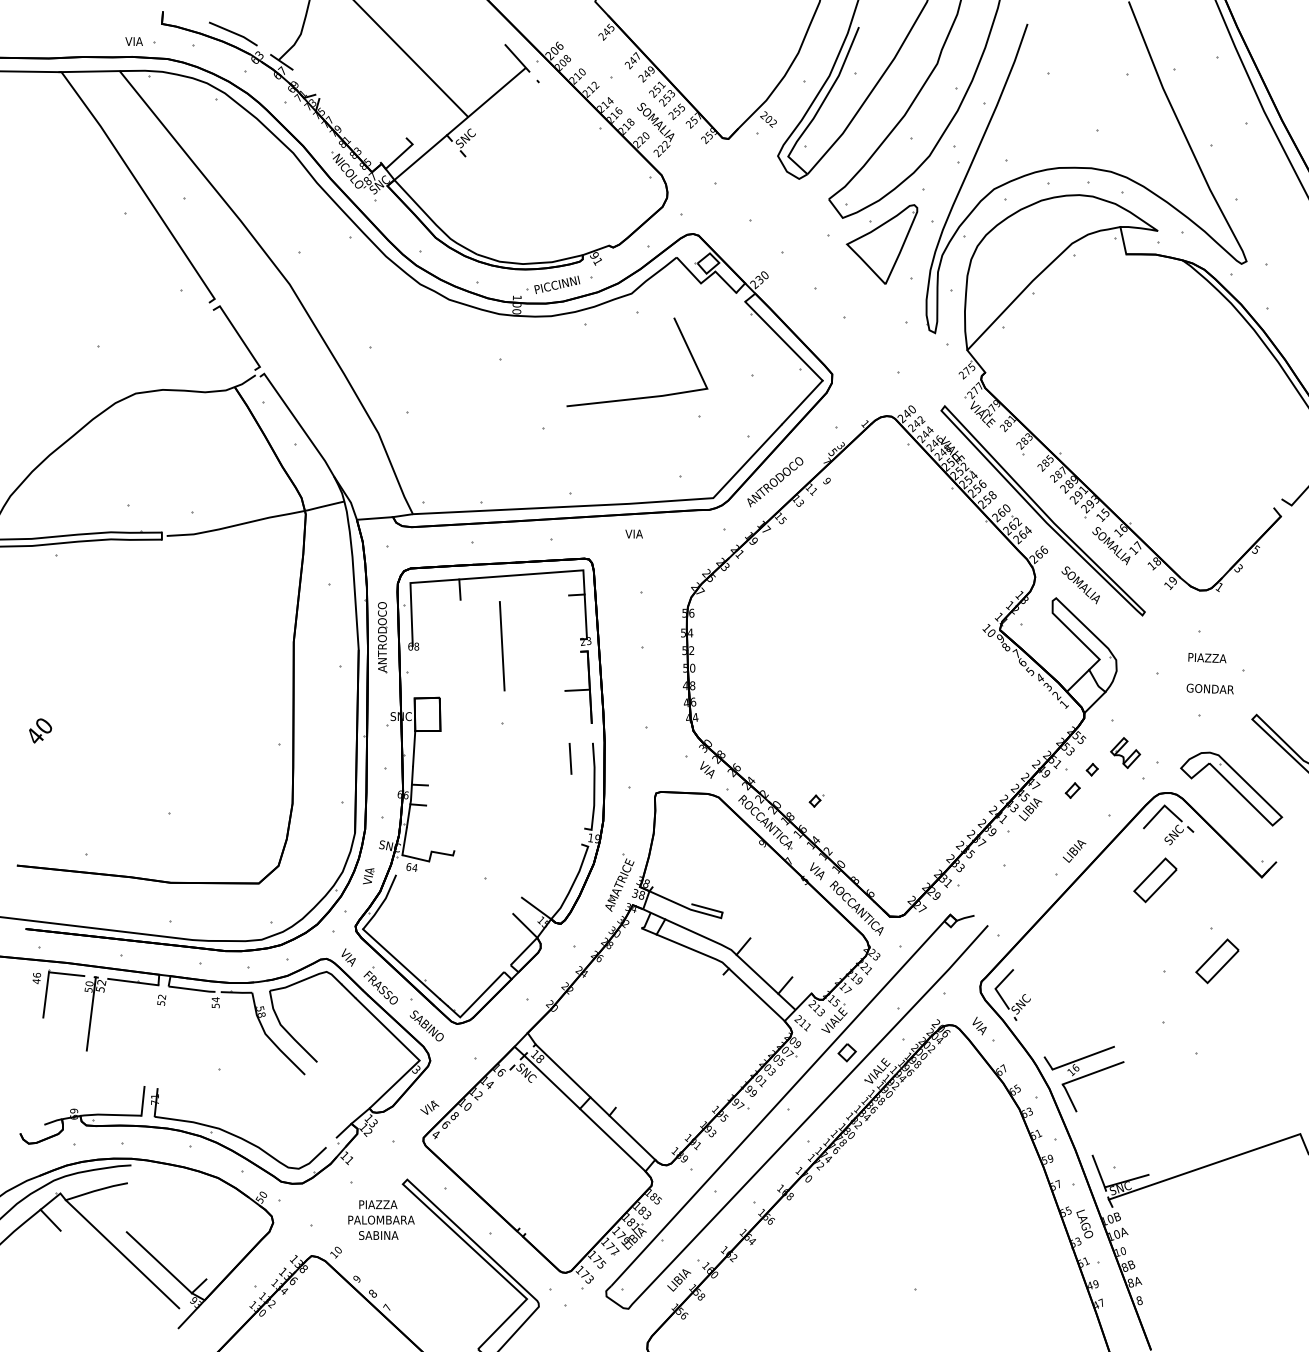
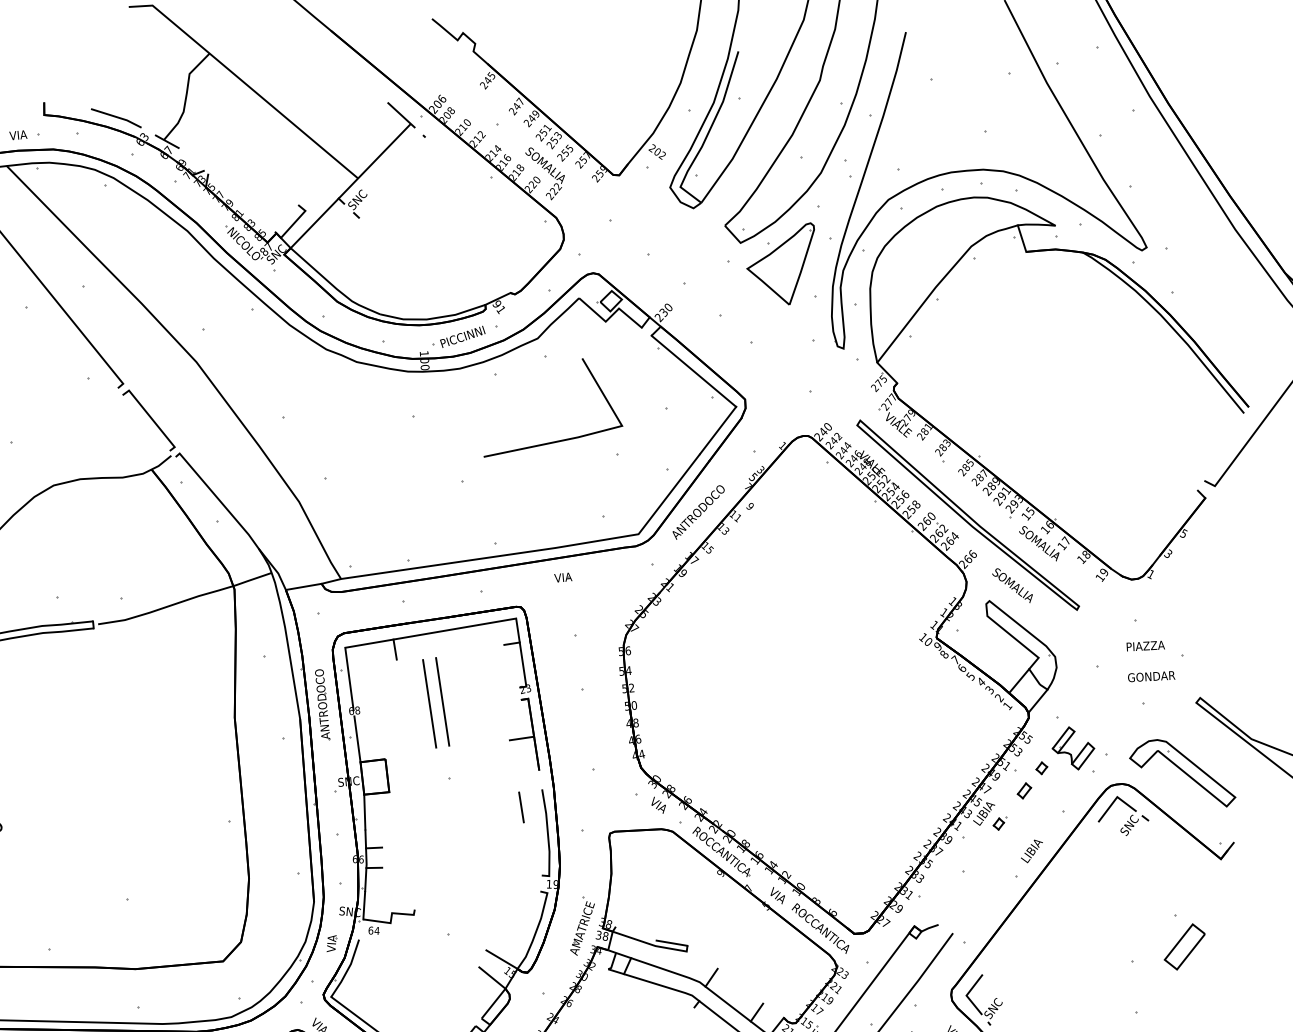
line: (488, 646) -> (429, 703), added
line: (413, 675) -> (357, 739), added
part: (1125, 752) -> (1073, 747), size x1.43
part: (816, 800) -> (1000, 823), moved
part: (1155, 880) -> (1115, 872), removed

